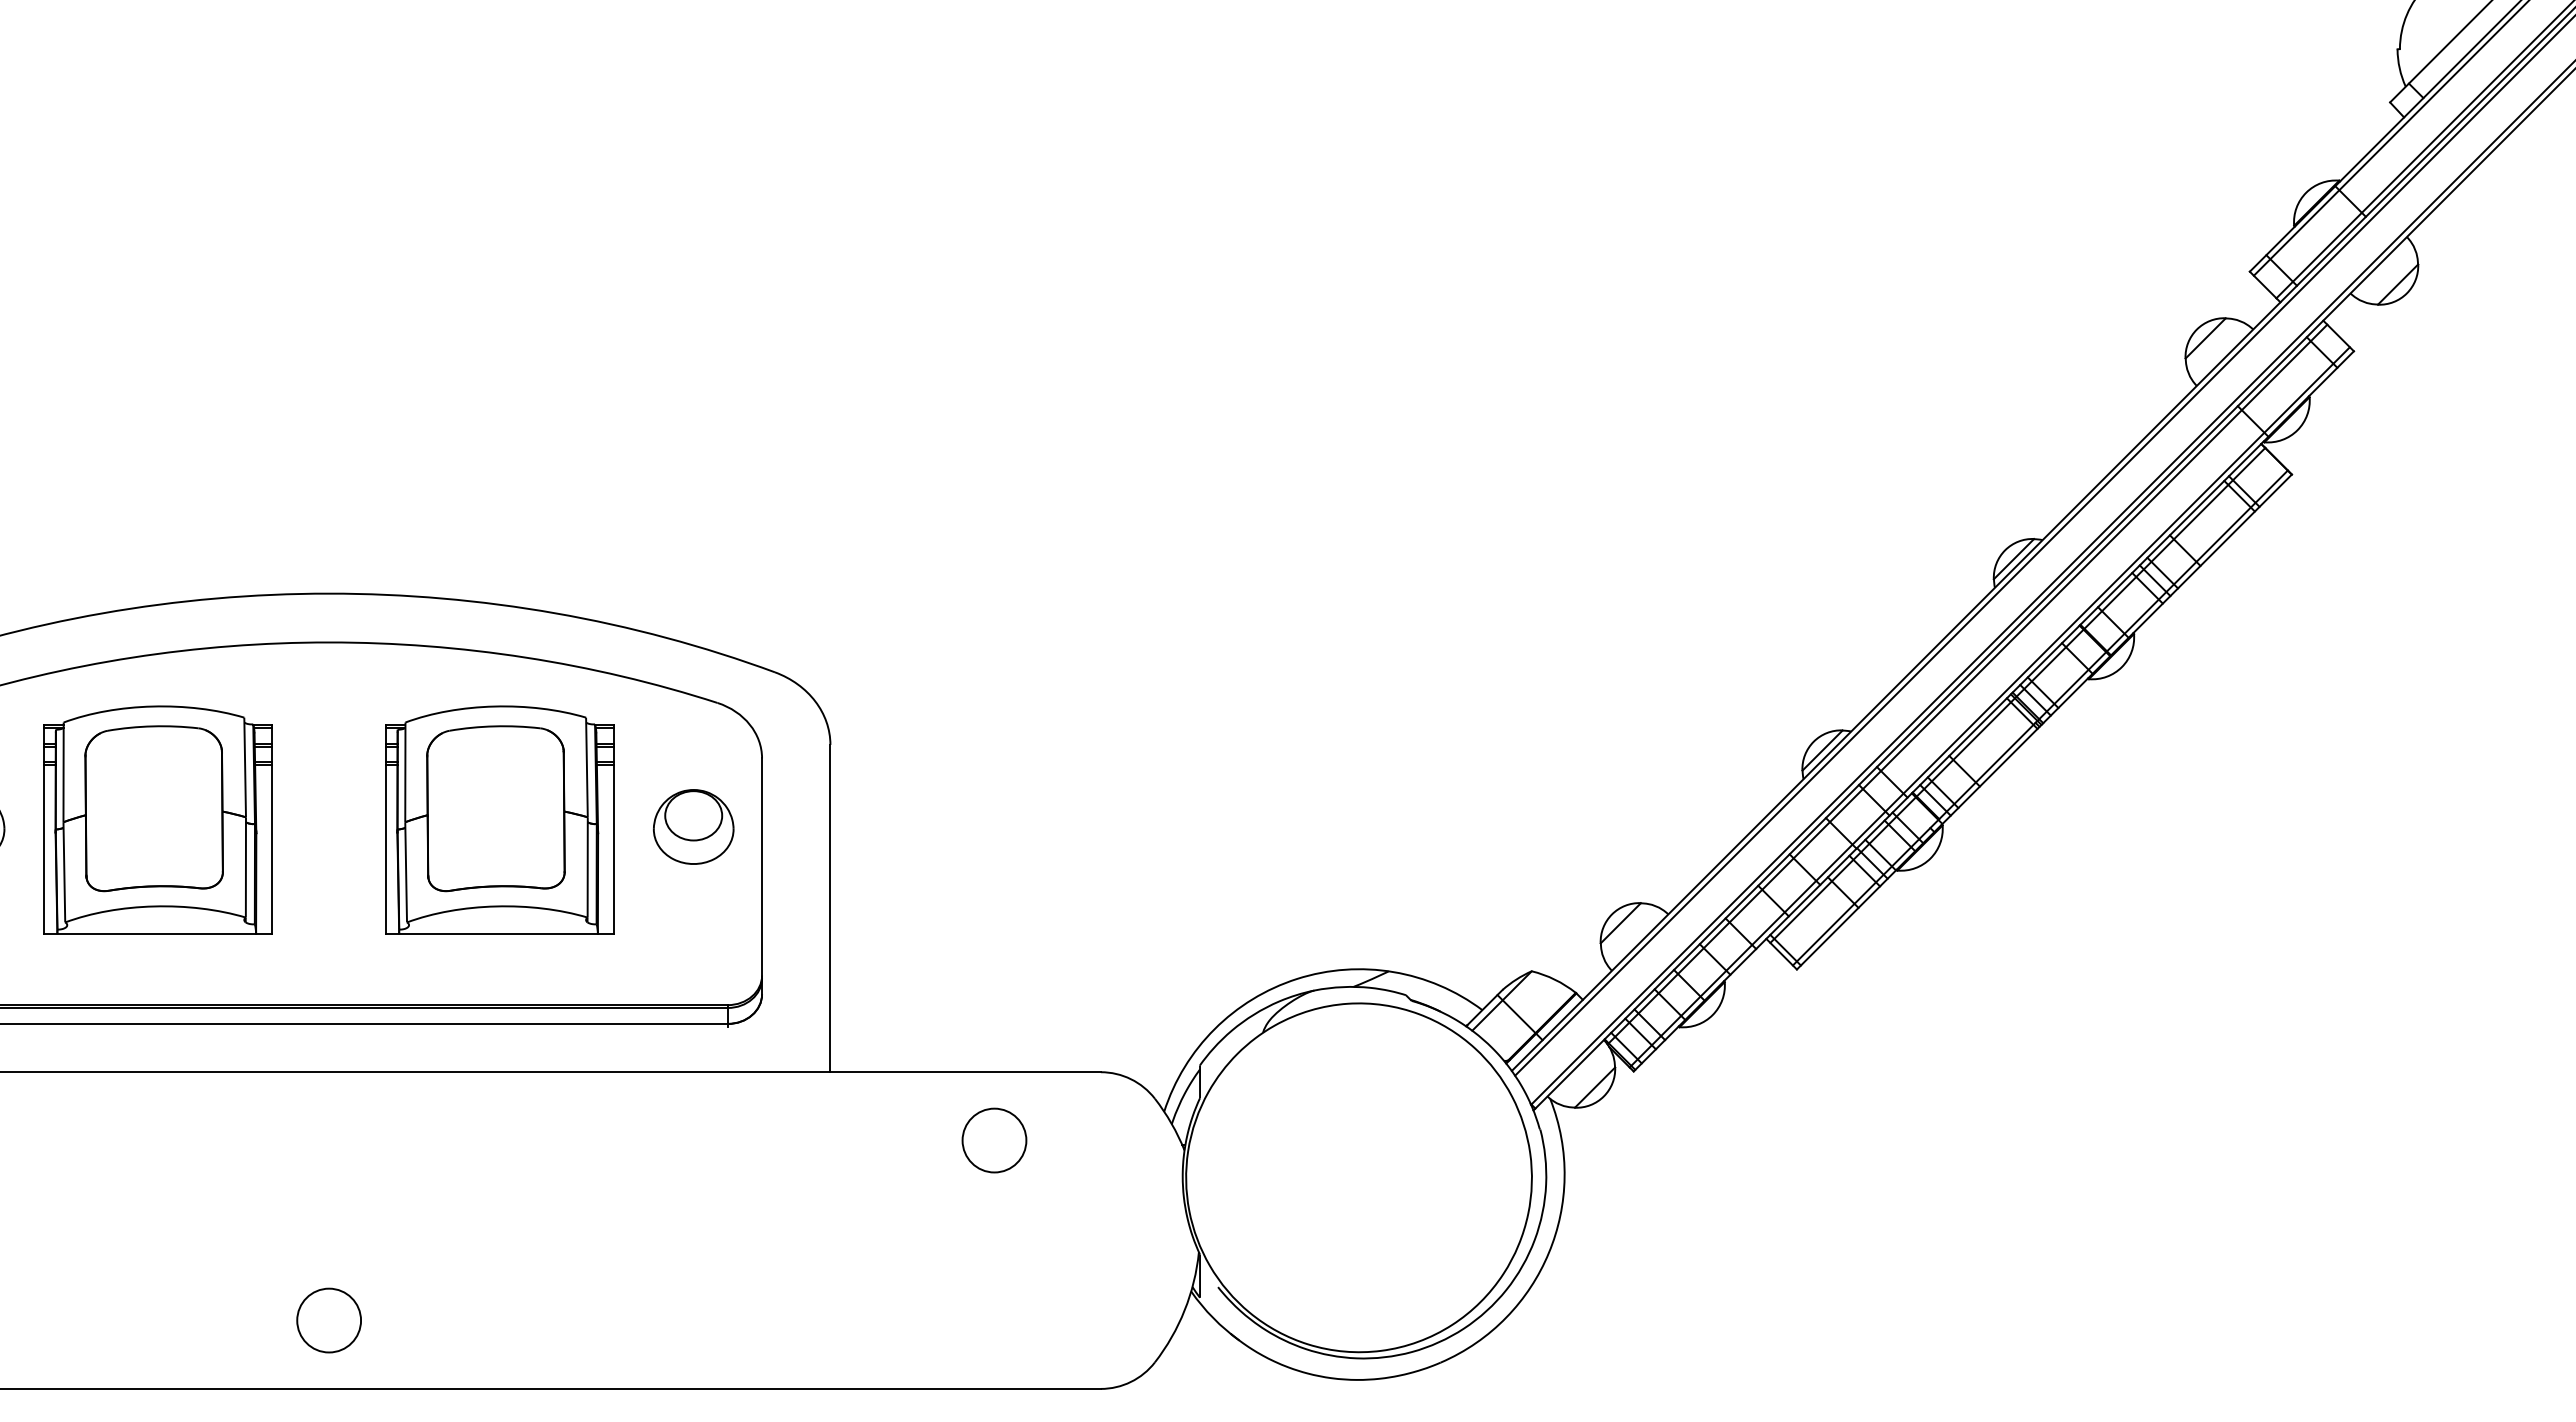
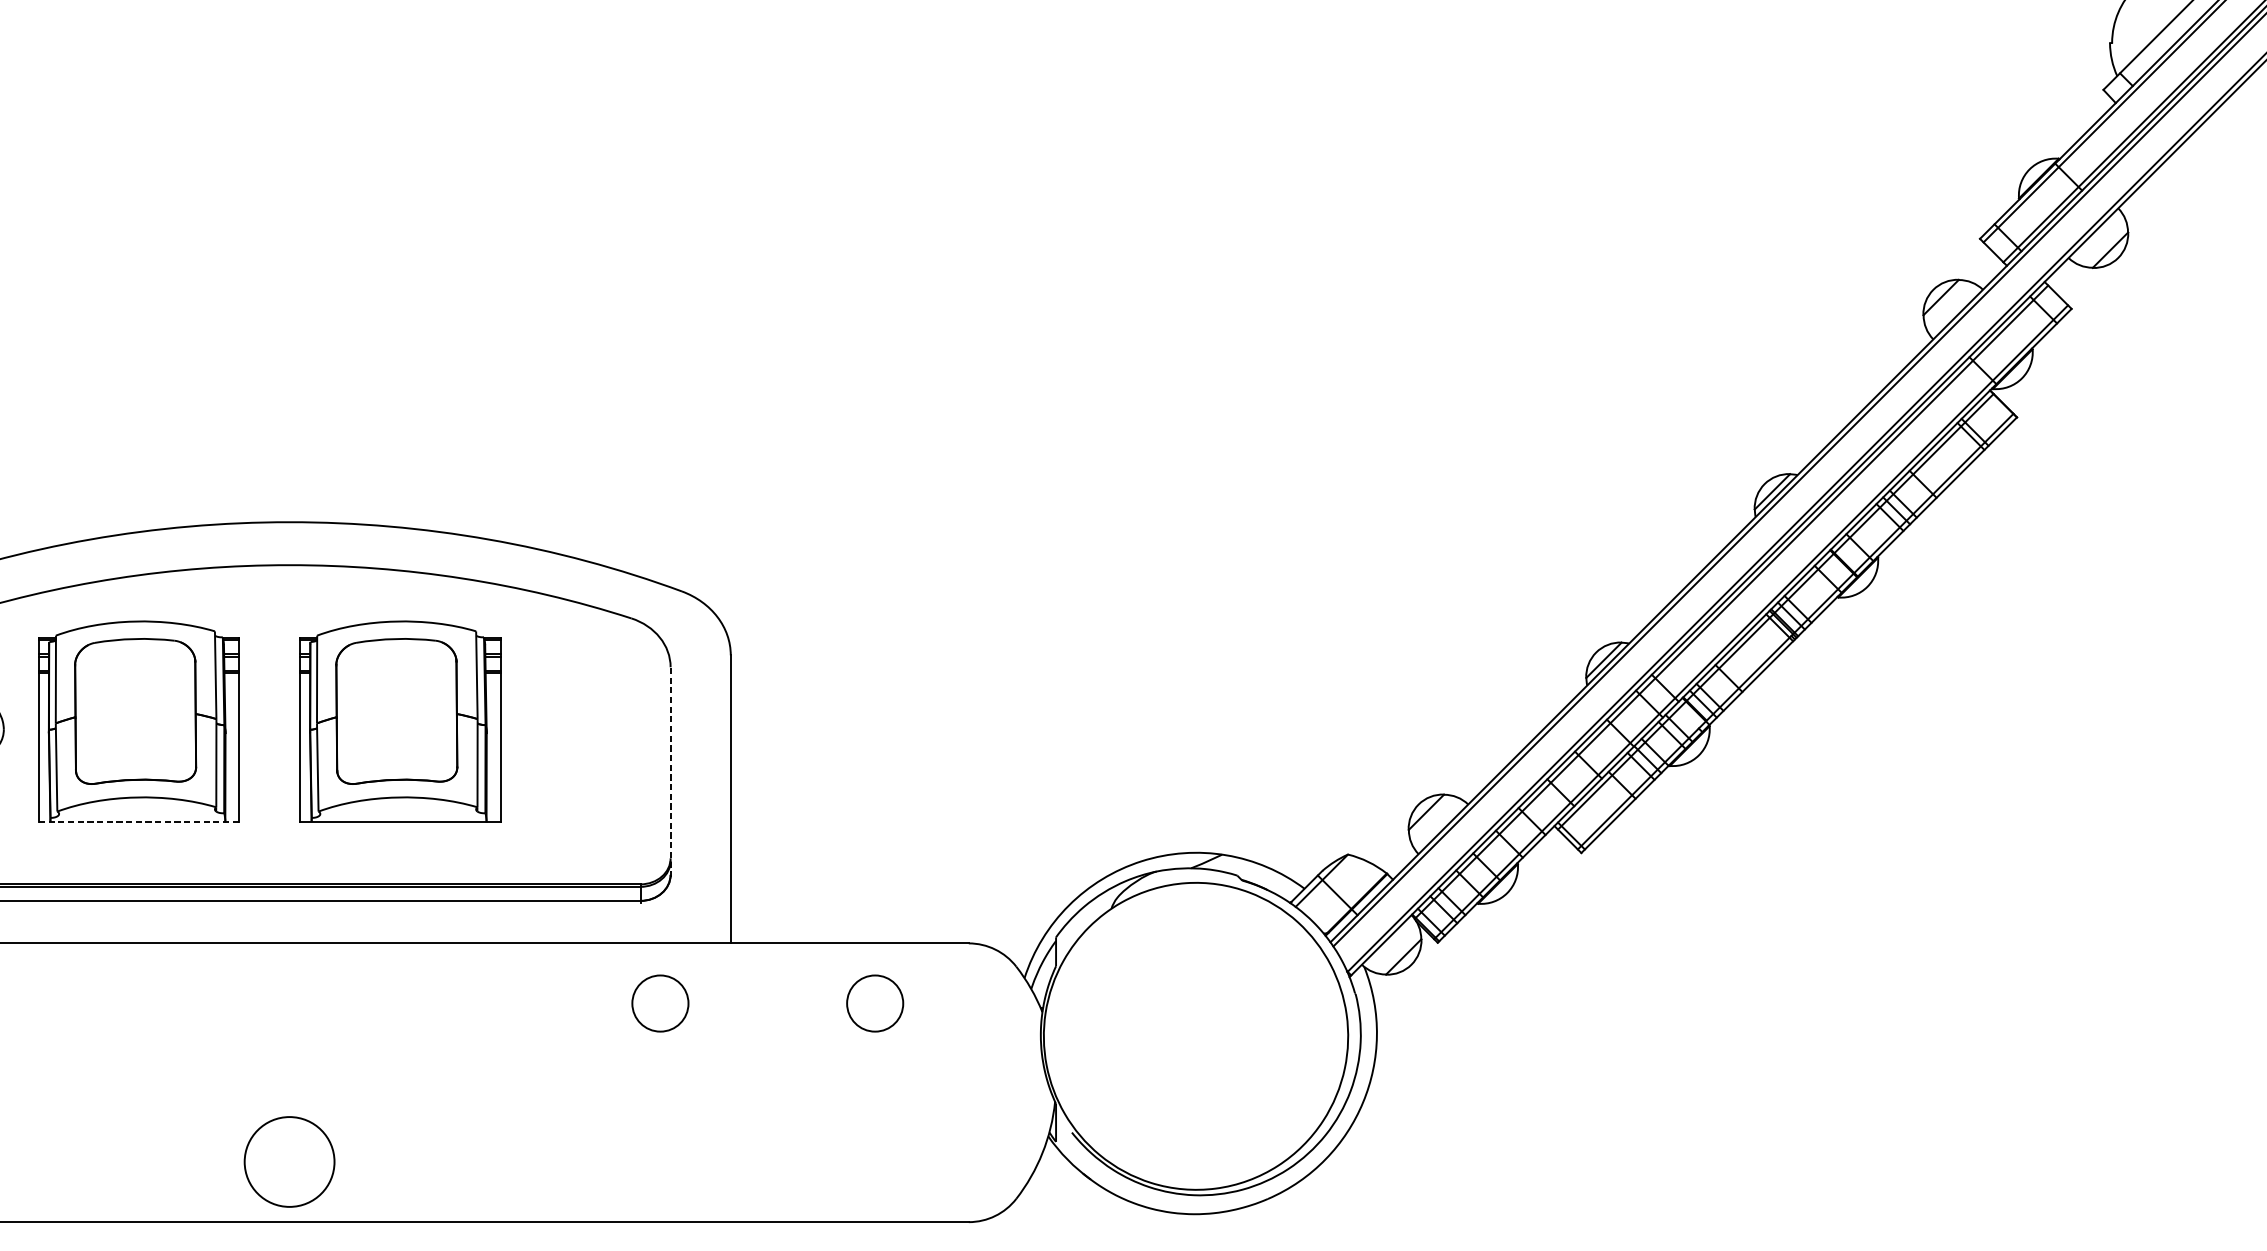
part: (499, 819) -> (399, 720), moved
part: (693, 826) -> (610, 727), removed
line: (762, 877) -> (671, 772), solid -> dashed
line: (158, 934) -> (139, 822), solid -> dashed
circle: (750, 1140) -> (660, 1003), added
circle: (329, 1320) -> (289, 1161), size x1.6

